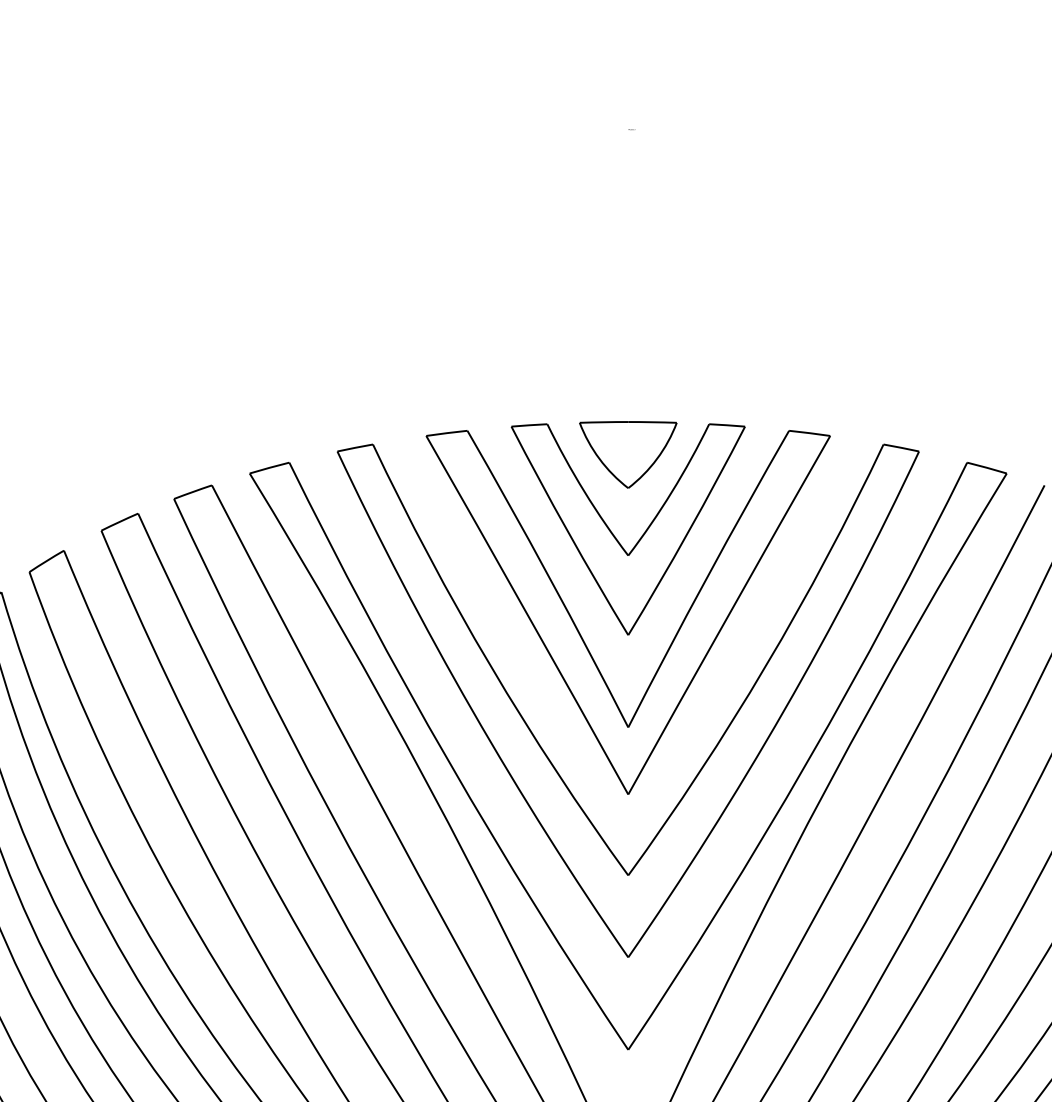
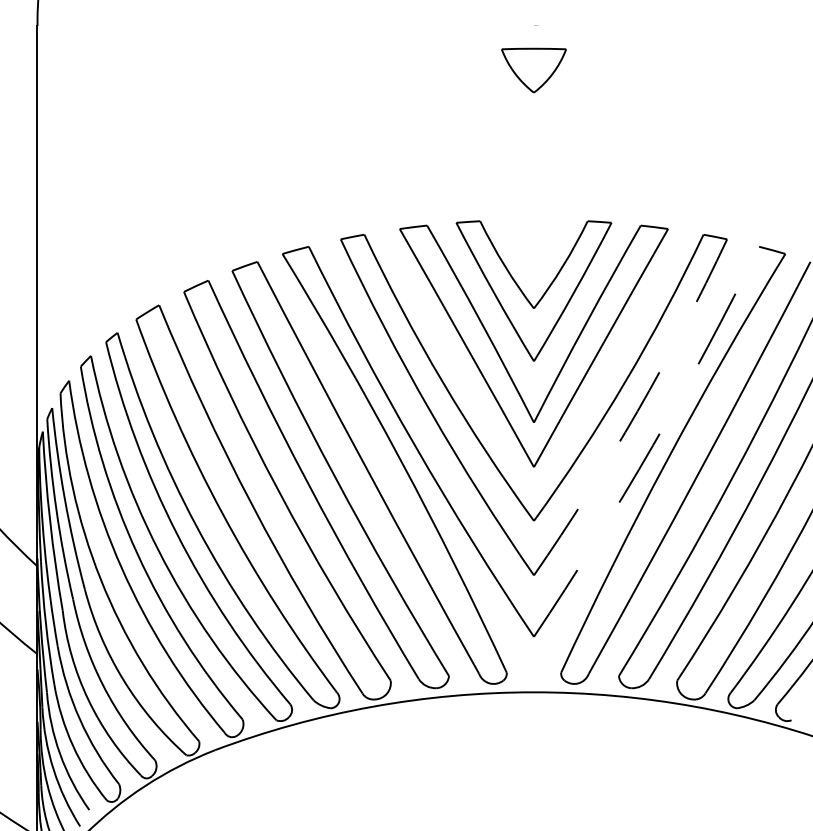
part: (627, 454) -> (533, 70), moved
arc: (784, 710) -> (637, 411), solid -> dashed
arc: (808, 761) -> (653, 445), solid -> dashed

